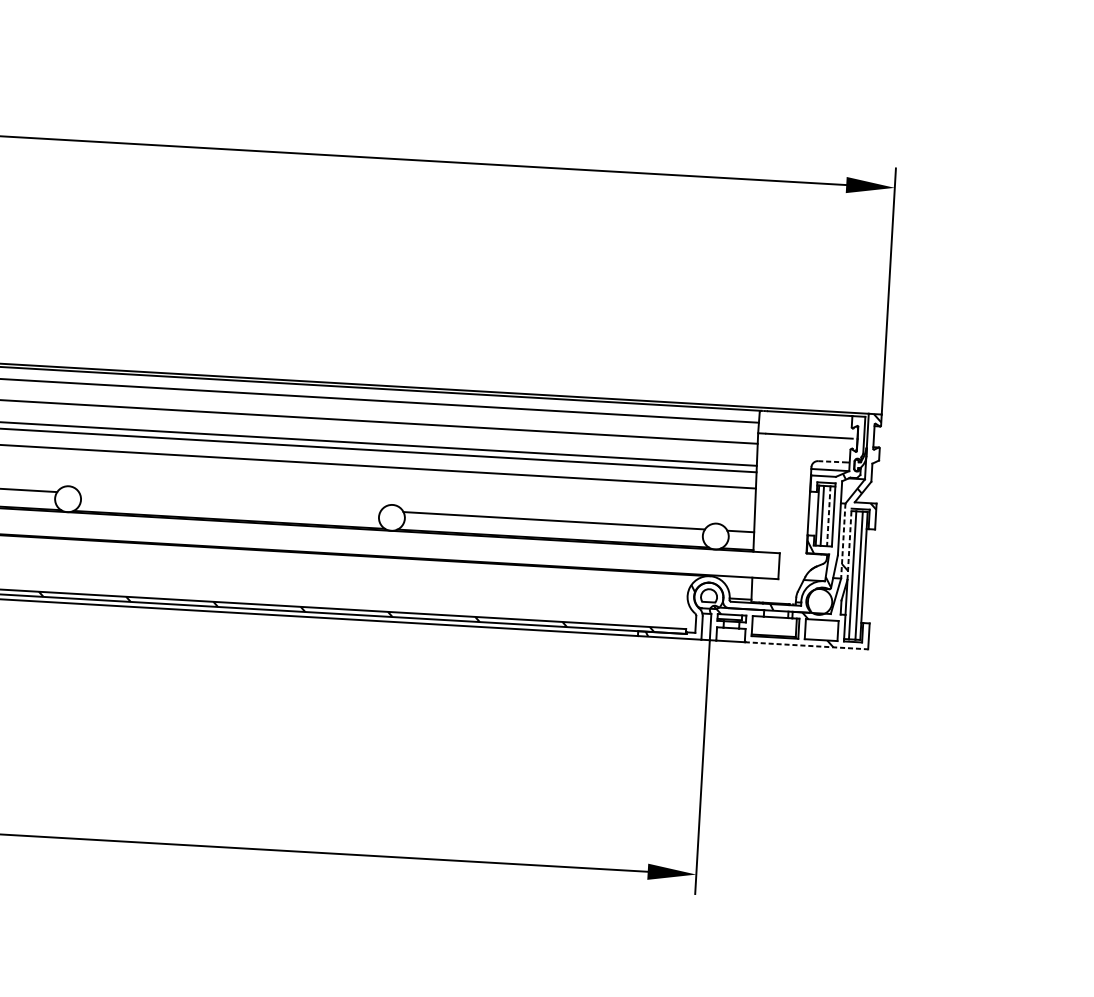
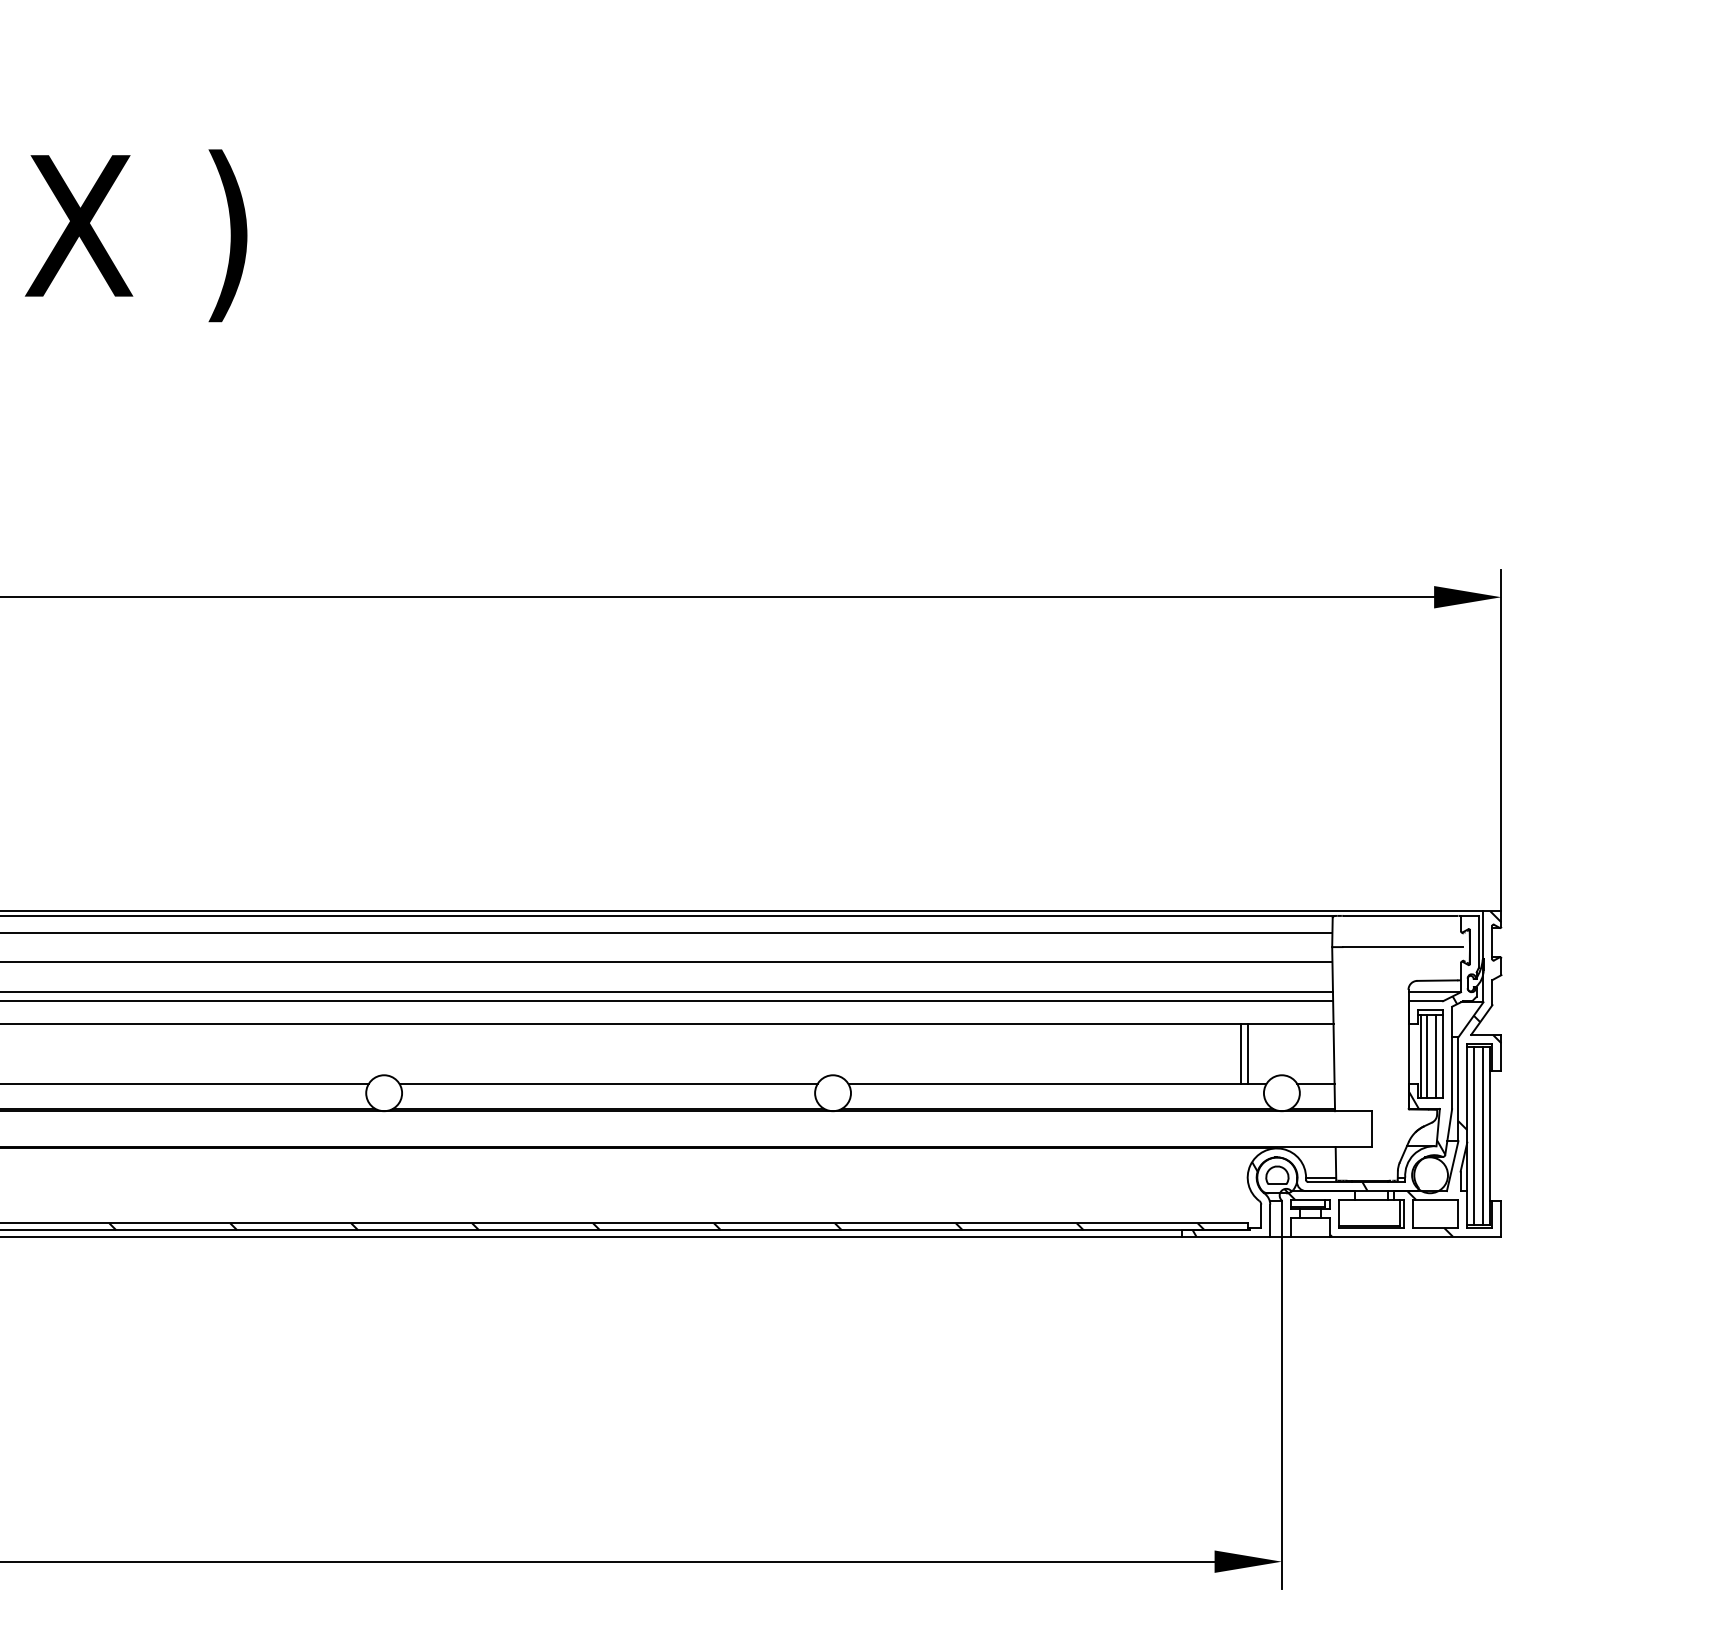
line: (832, 461) -> (1437, 980), dashed -> solid
line: (230, 502) -> (608, 1084), added
line: (688, 506) -> (1241, 1053), added
line: (692, 506) -> (1247, 1053), added
line: (828, 516) -> (1436, 1056), dashed -> solid
line: (843, 541) -> (1458, 1089), dashed -> solid
line: (849, 543) -> (1467, 1092), dashed -> solid
line: (806, 645) -> (1415, 1236), dashed -> solid

